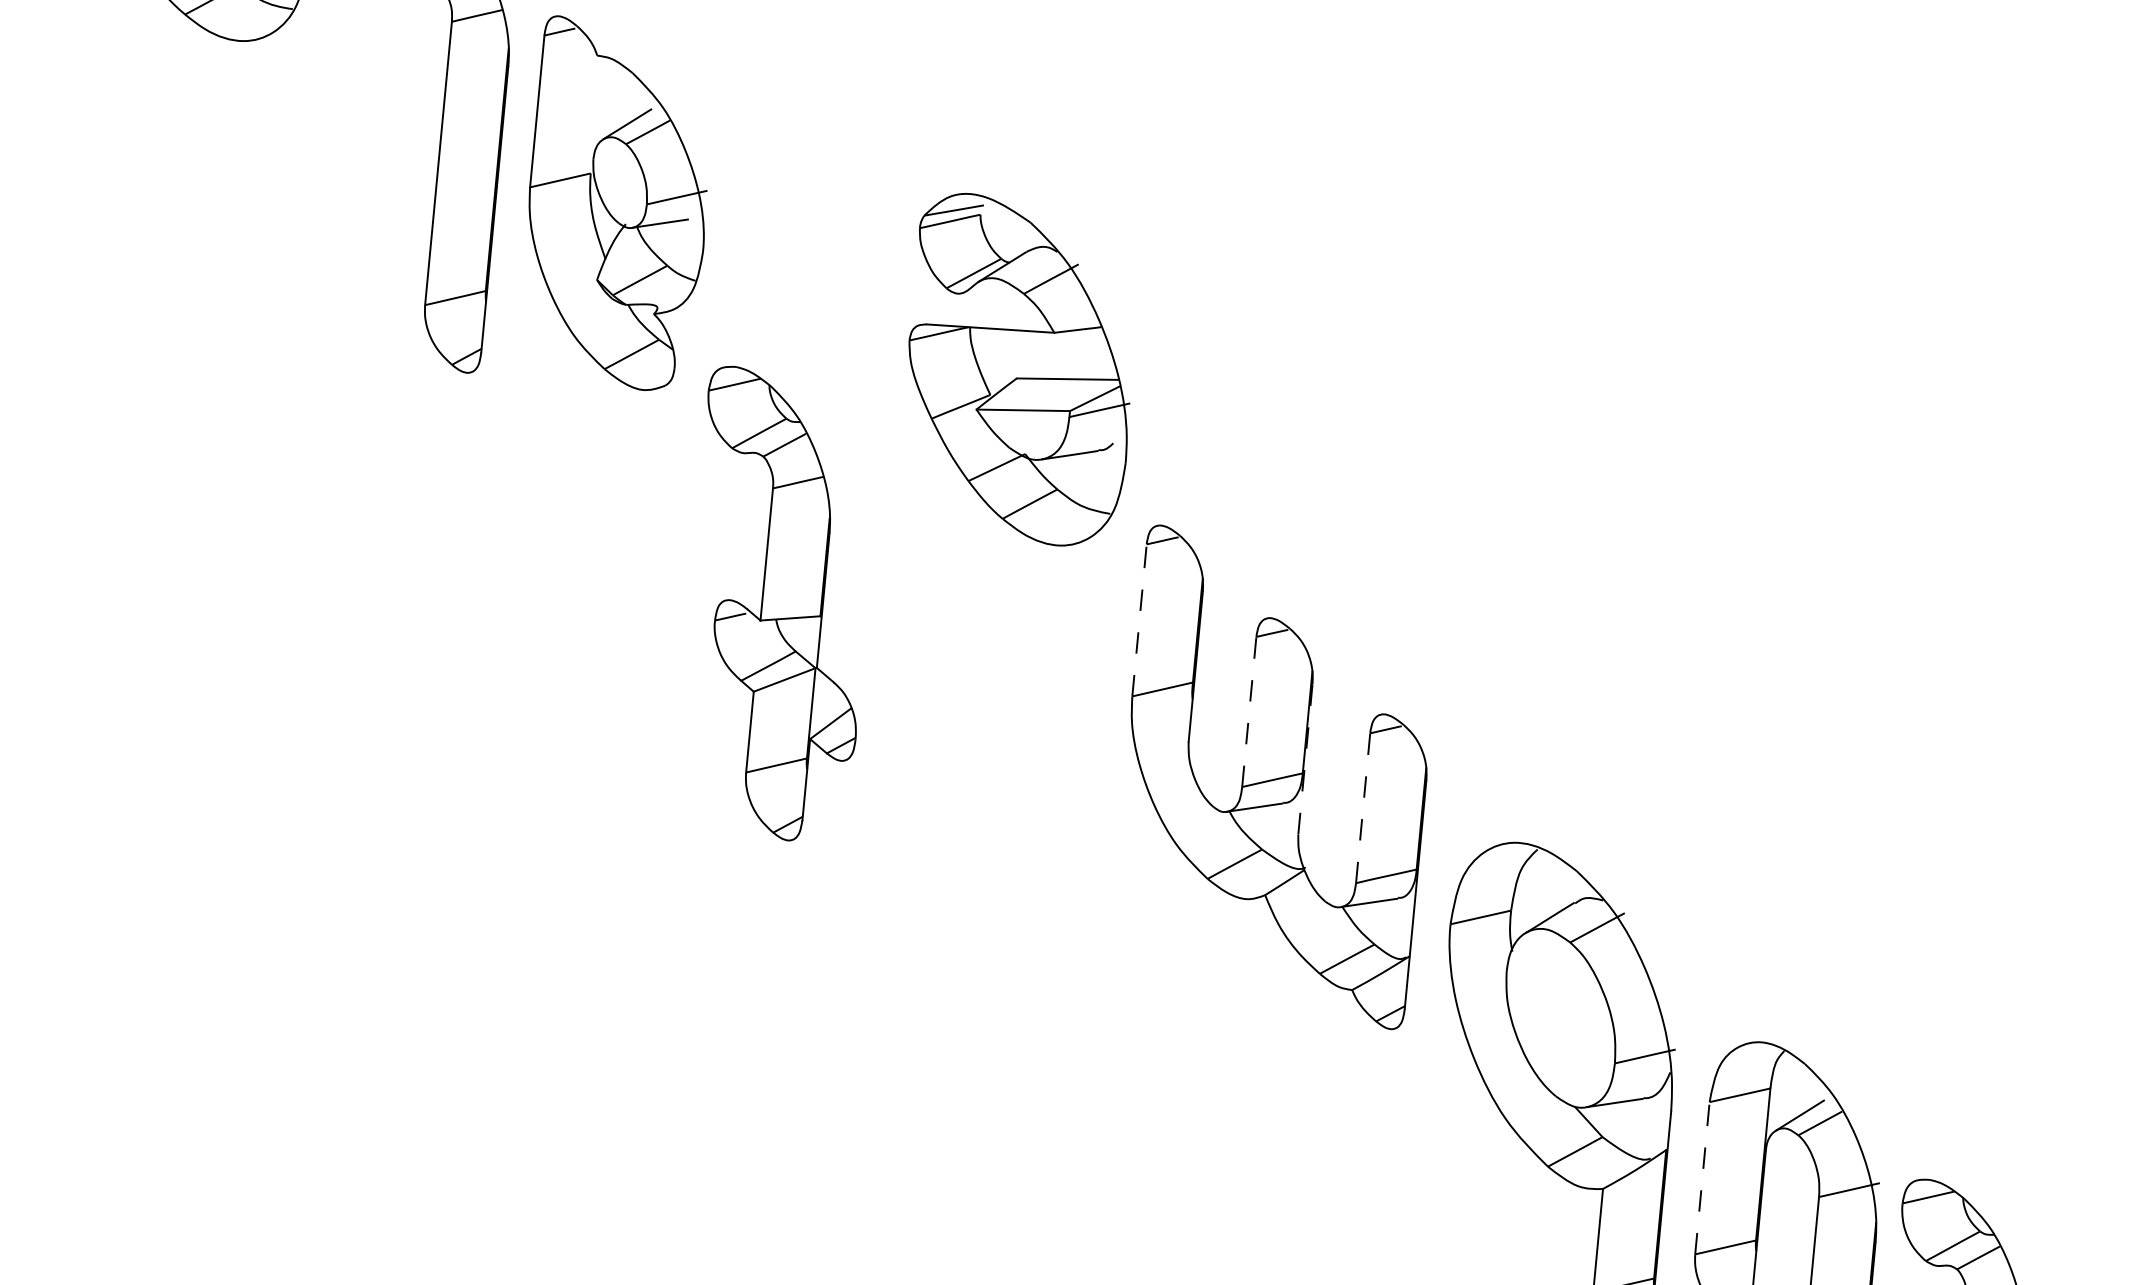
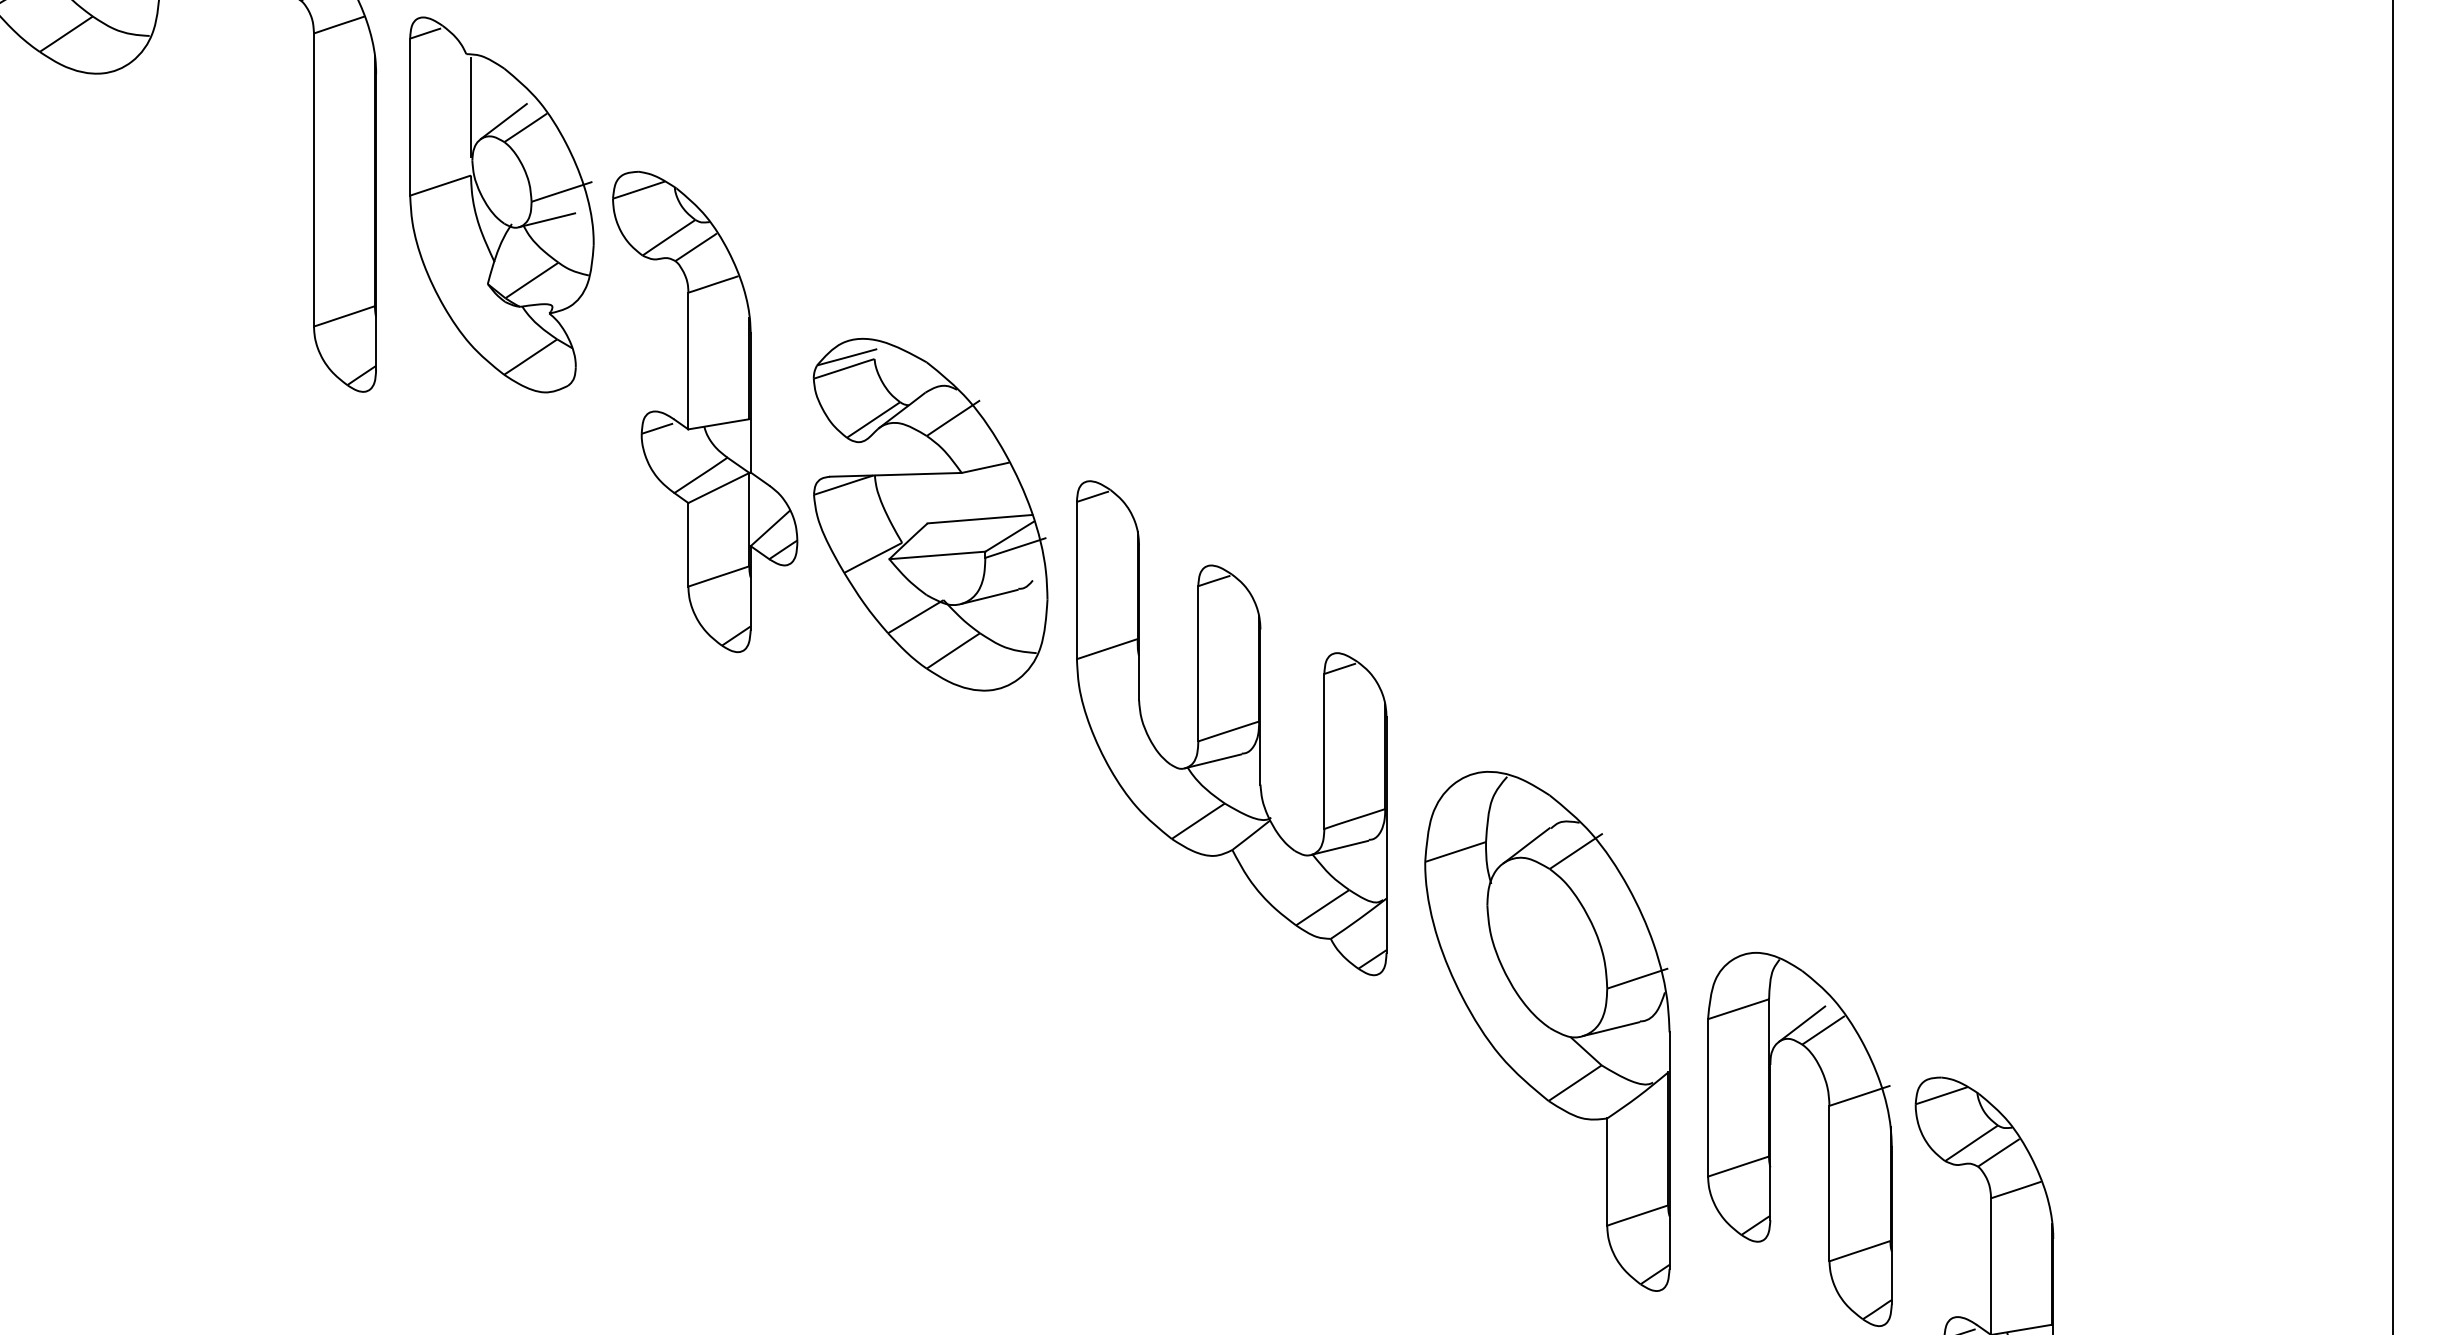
line: (597, 106) -> (471, 106), added
part: (1020, 370) -> (930, 514), moved
part: (778, 604) -> (705, 411), moved
line: (1139, 620) -> (1076, 580), dashed -> solid
line: (1249, 711) -> (1198, 663), dashed -> solid
line: (1305, 759) -> (1260, 707), dashed -> solid
line: (1363, 808) -> (1324, 751), dashed -> solid
line: (1702, 1177) -> (1708, 1097), dashed -> solid

